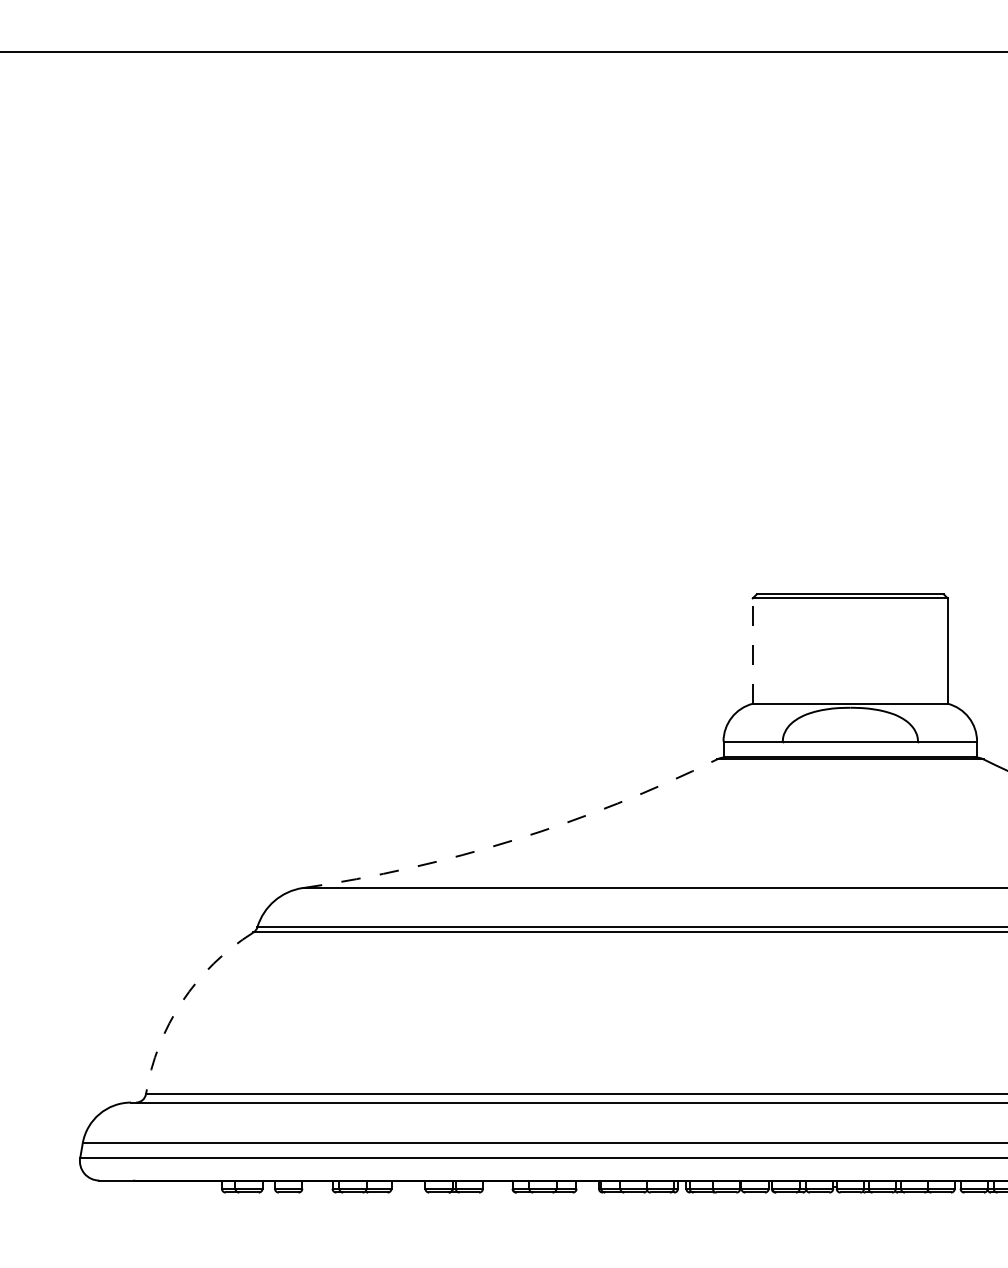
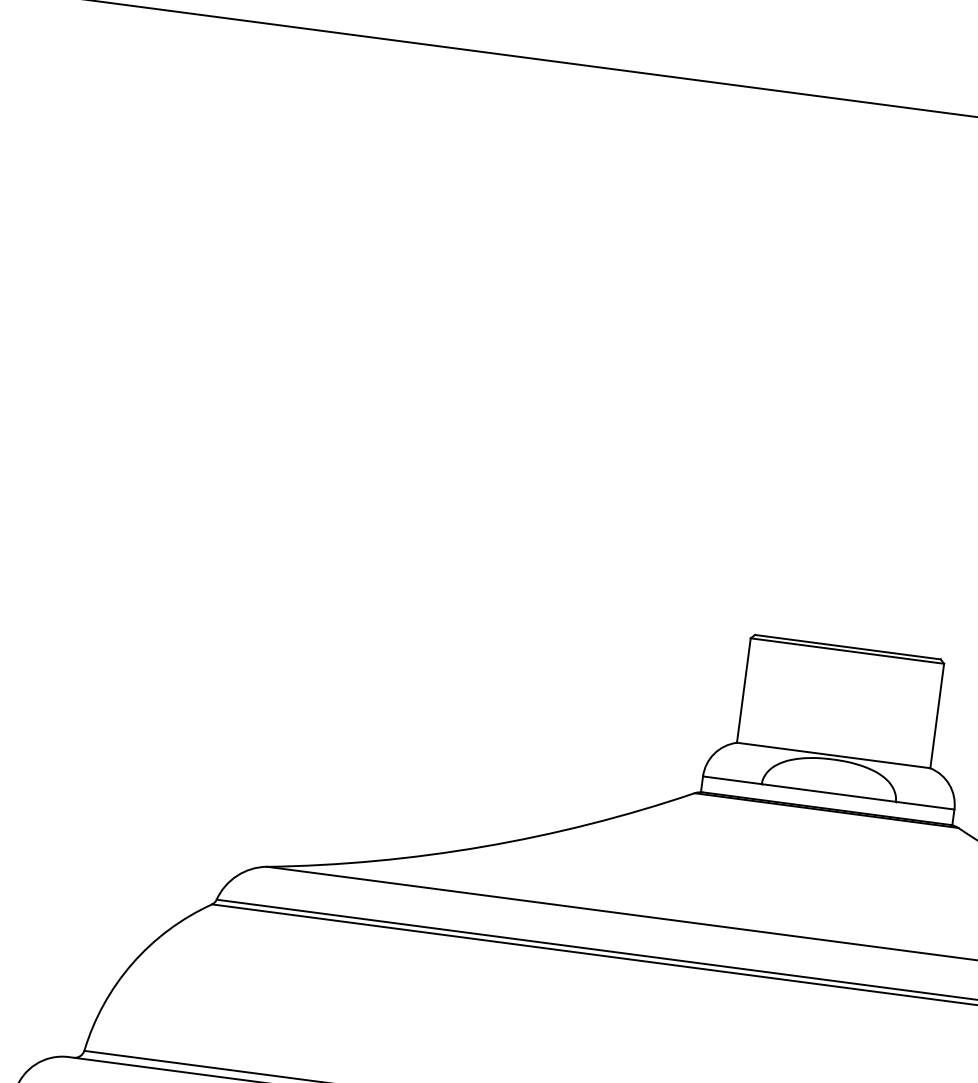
line: (752, 651) -> (743, 690), dashed -> solid
arc: (515, 839) -> (483, 846), dashed -> solid
arc: (182, 1001) -> (132, 963), dashed -> solid

